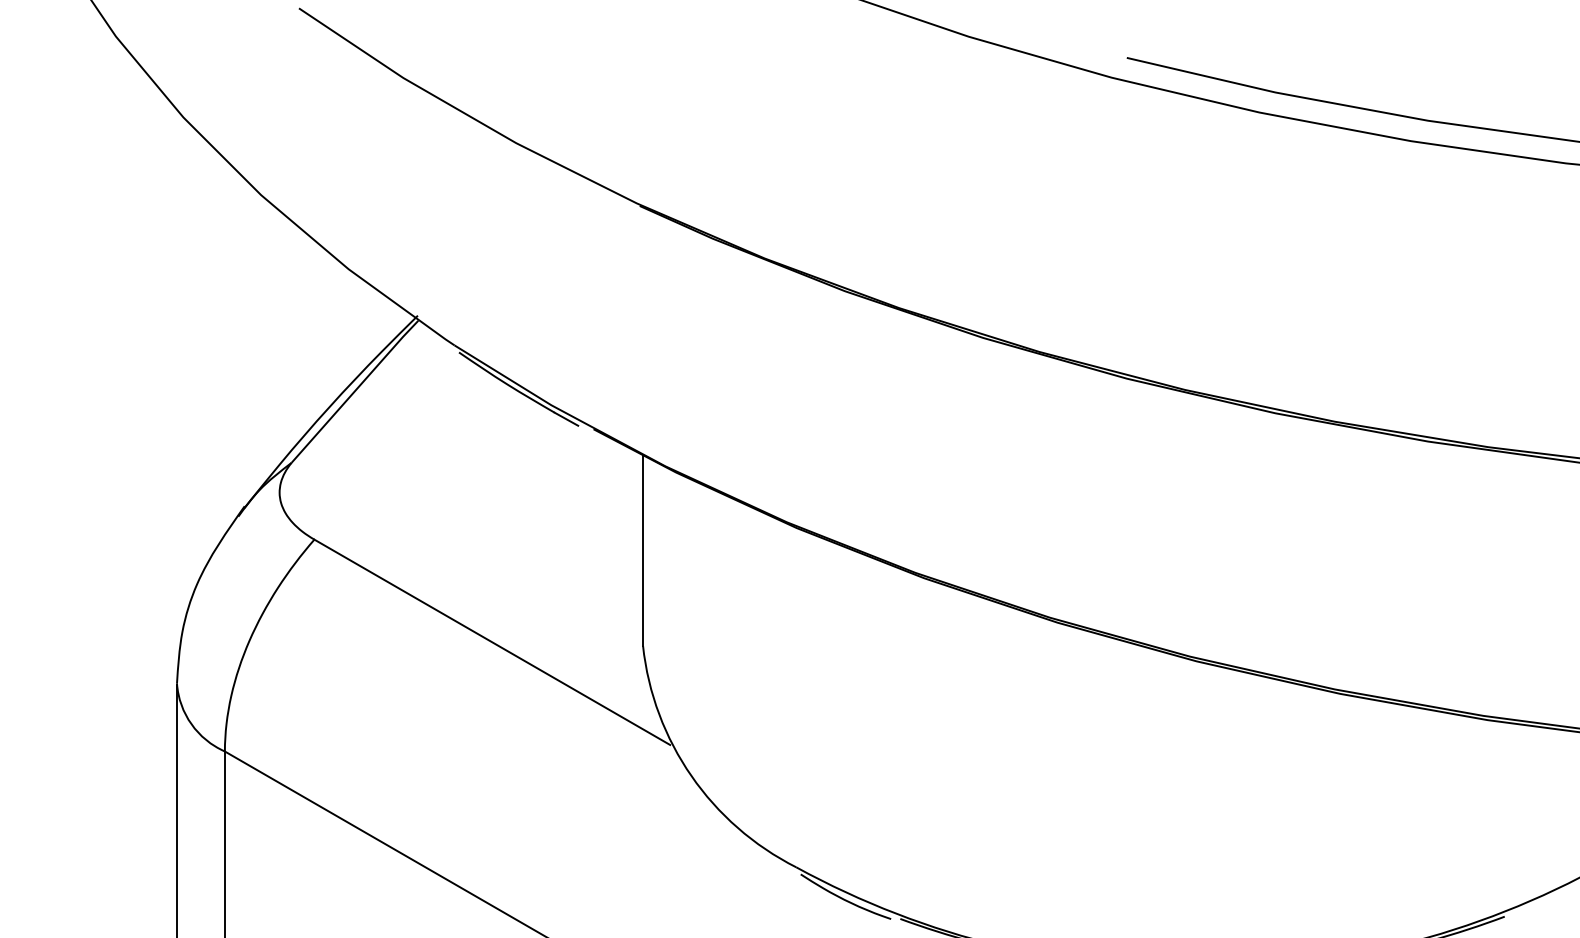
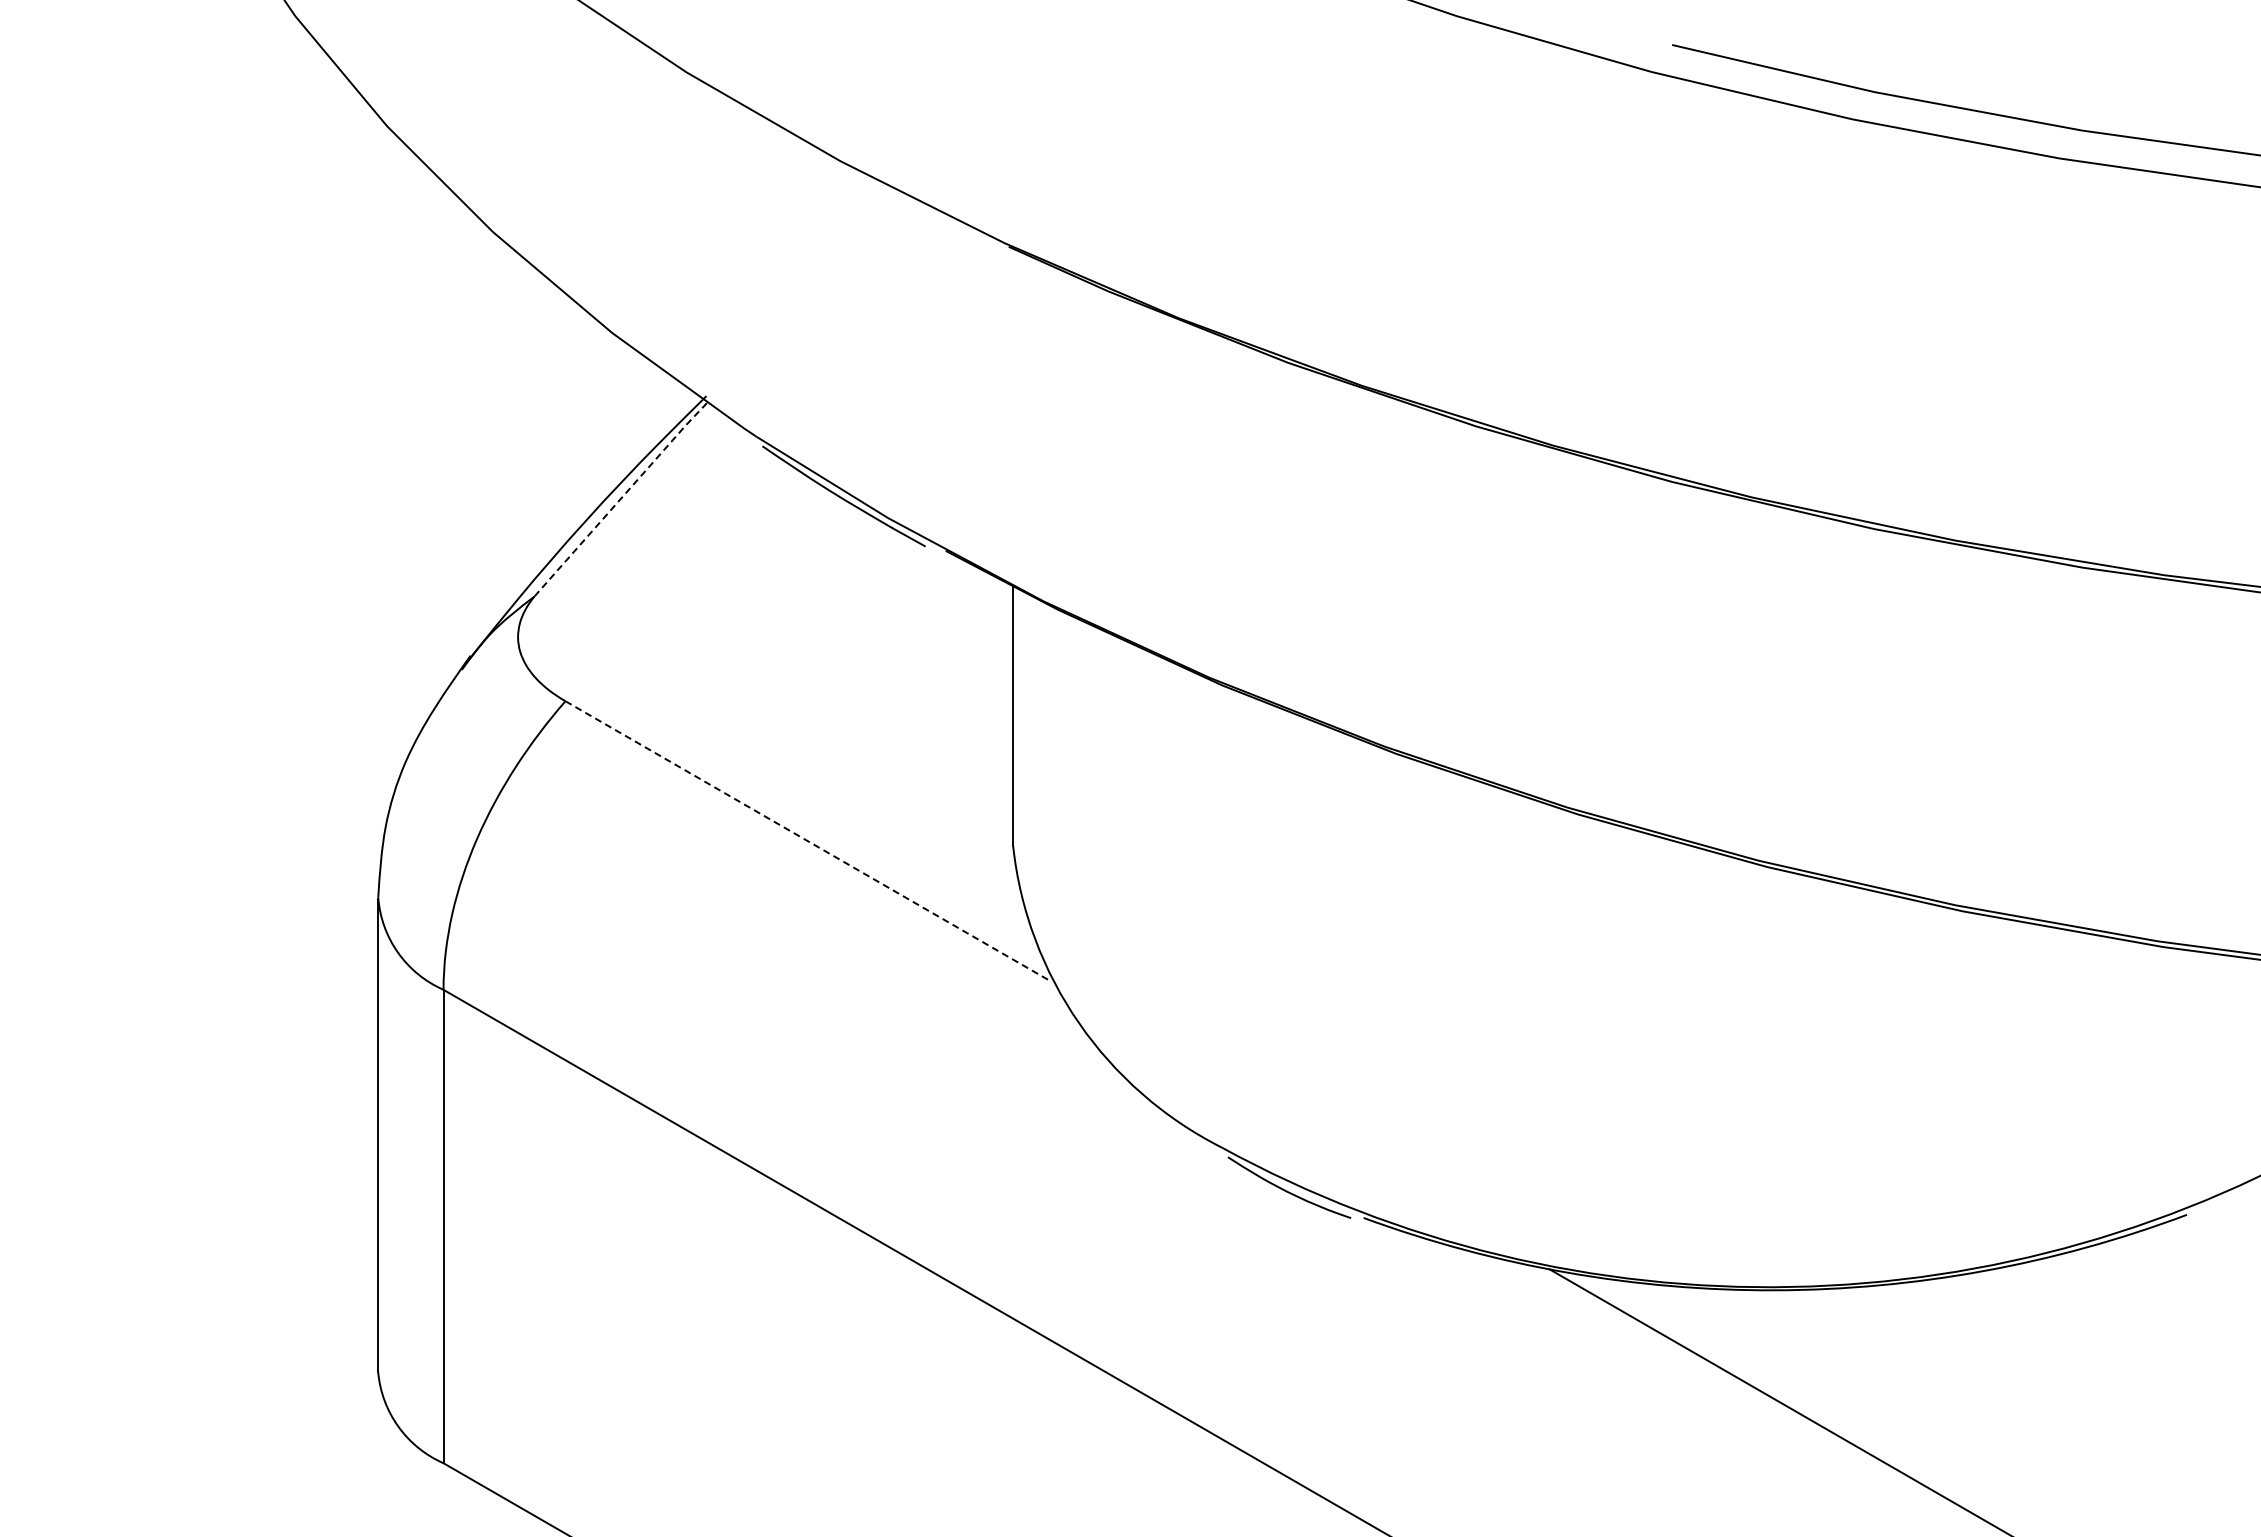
line: (354, 391) -> (620, 499), solid -> dashed
line: (492, 642) -> (807, 841), solid -> dashed

